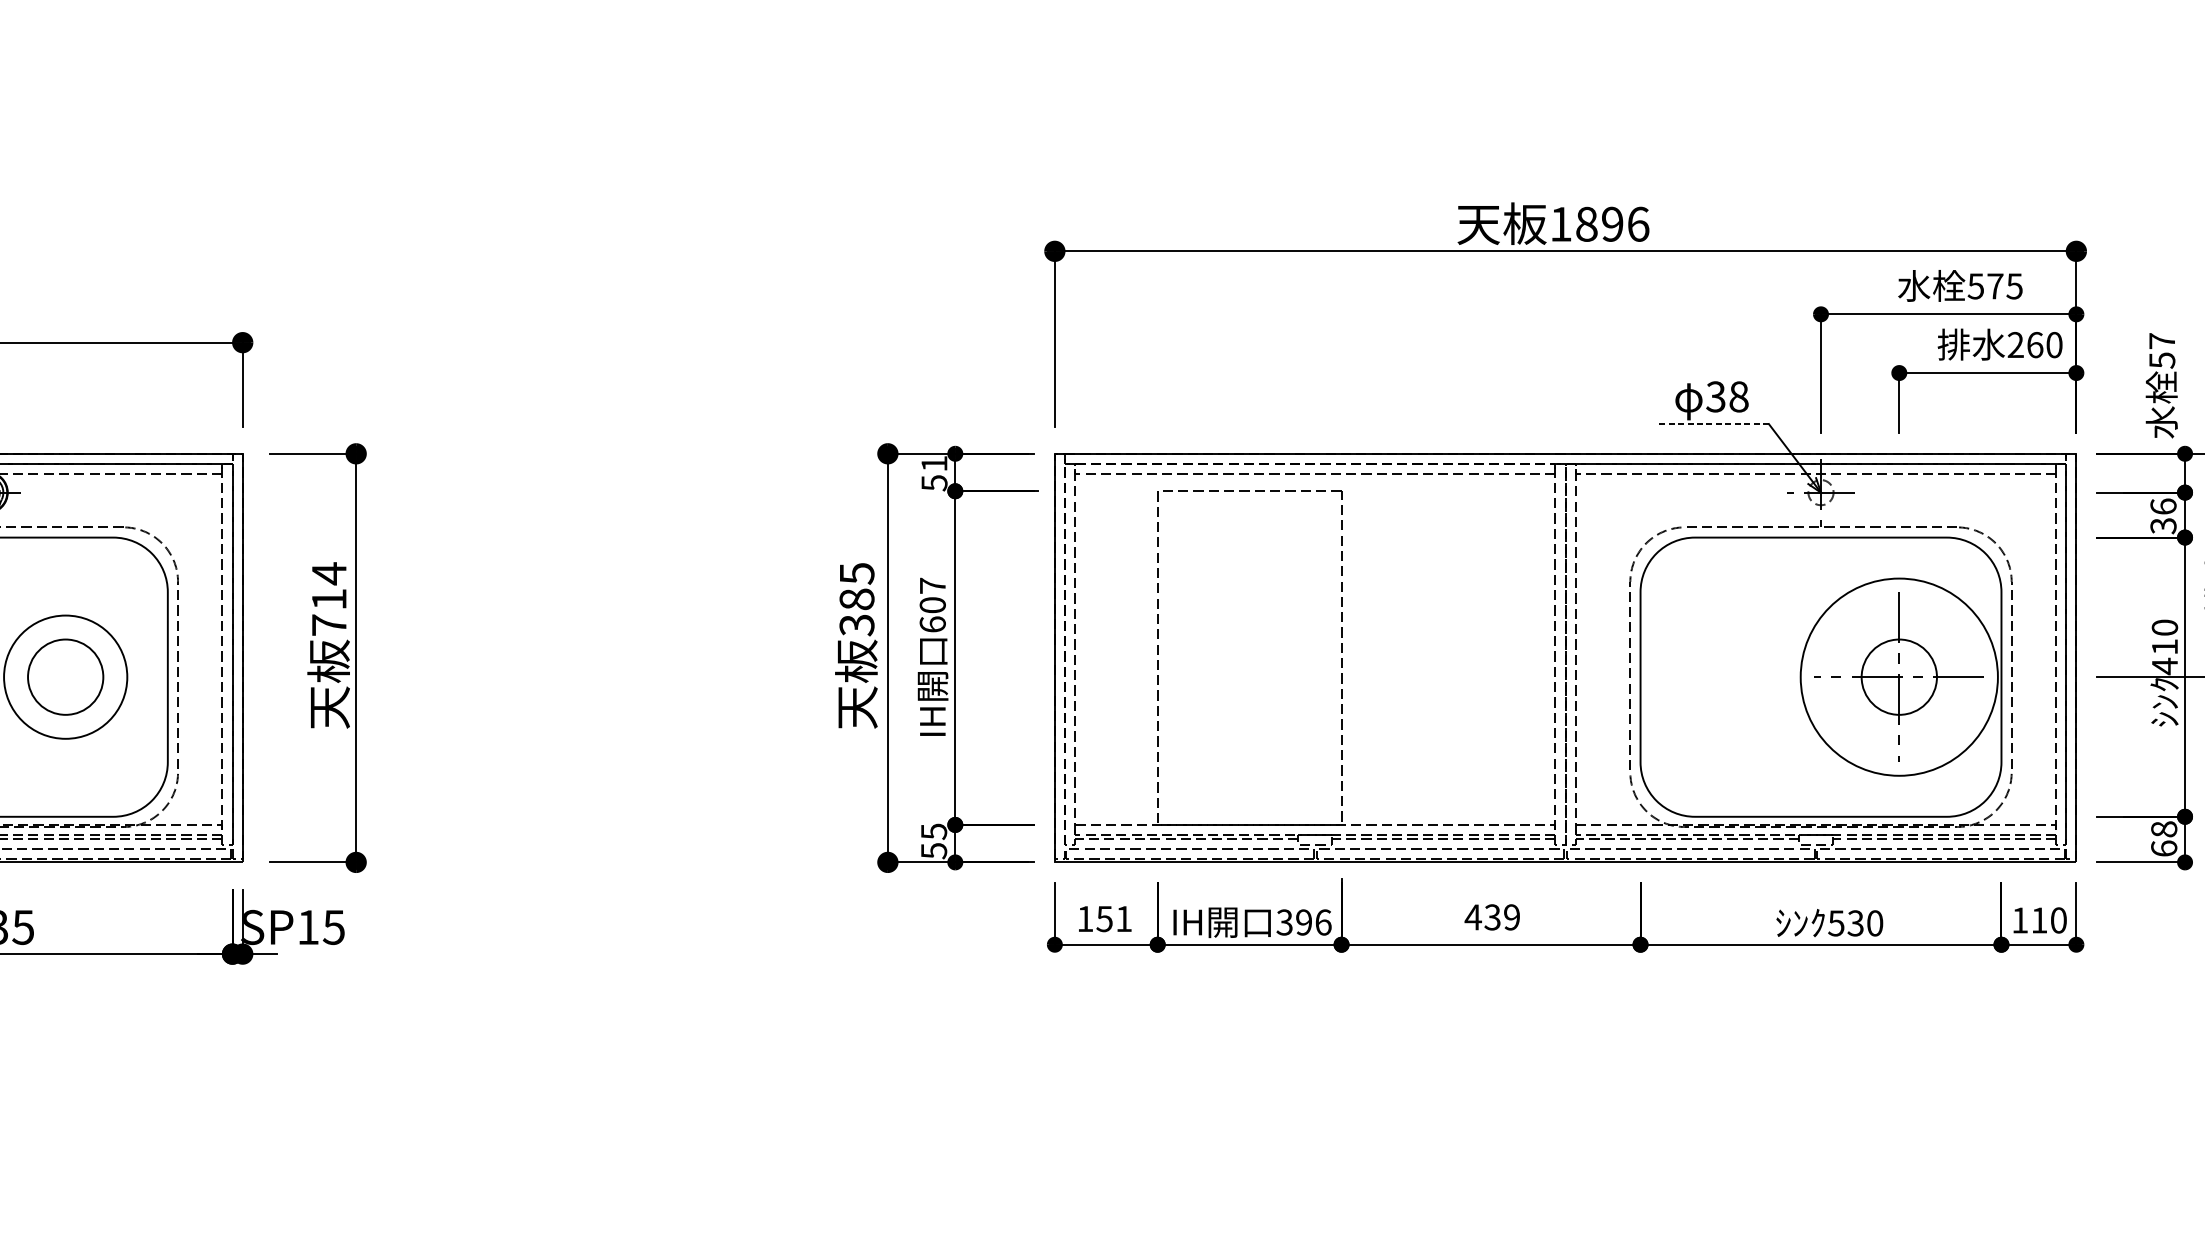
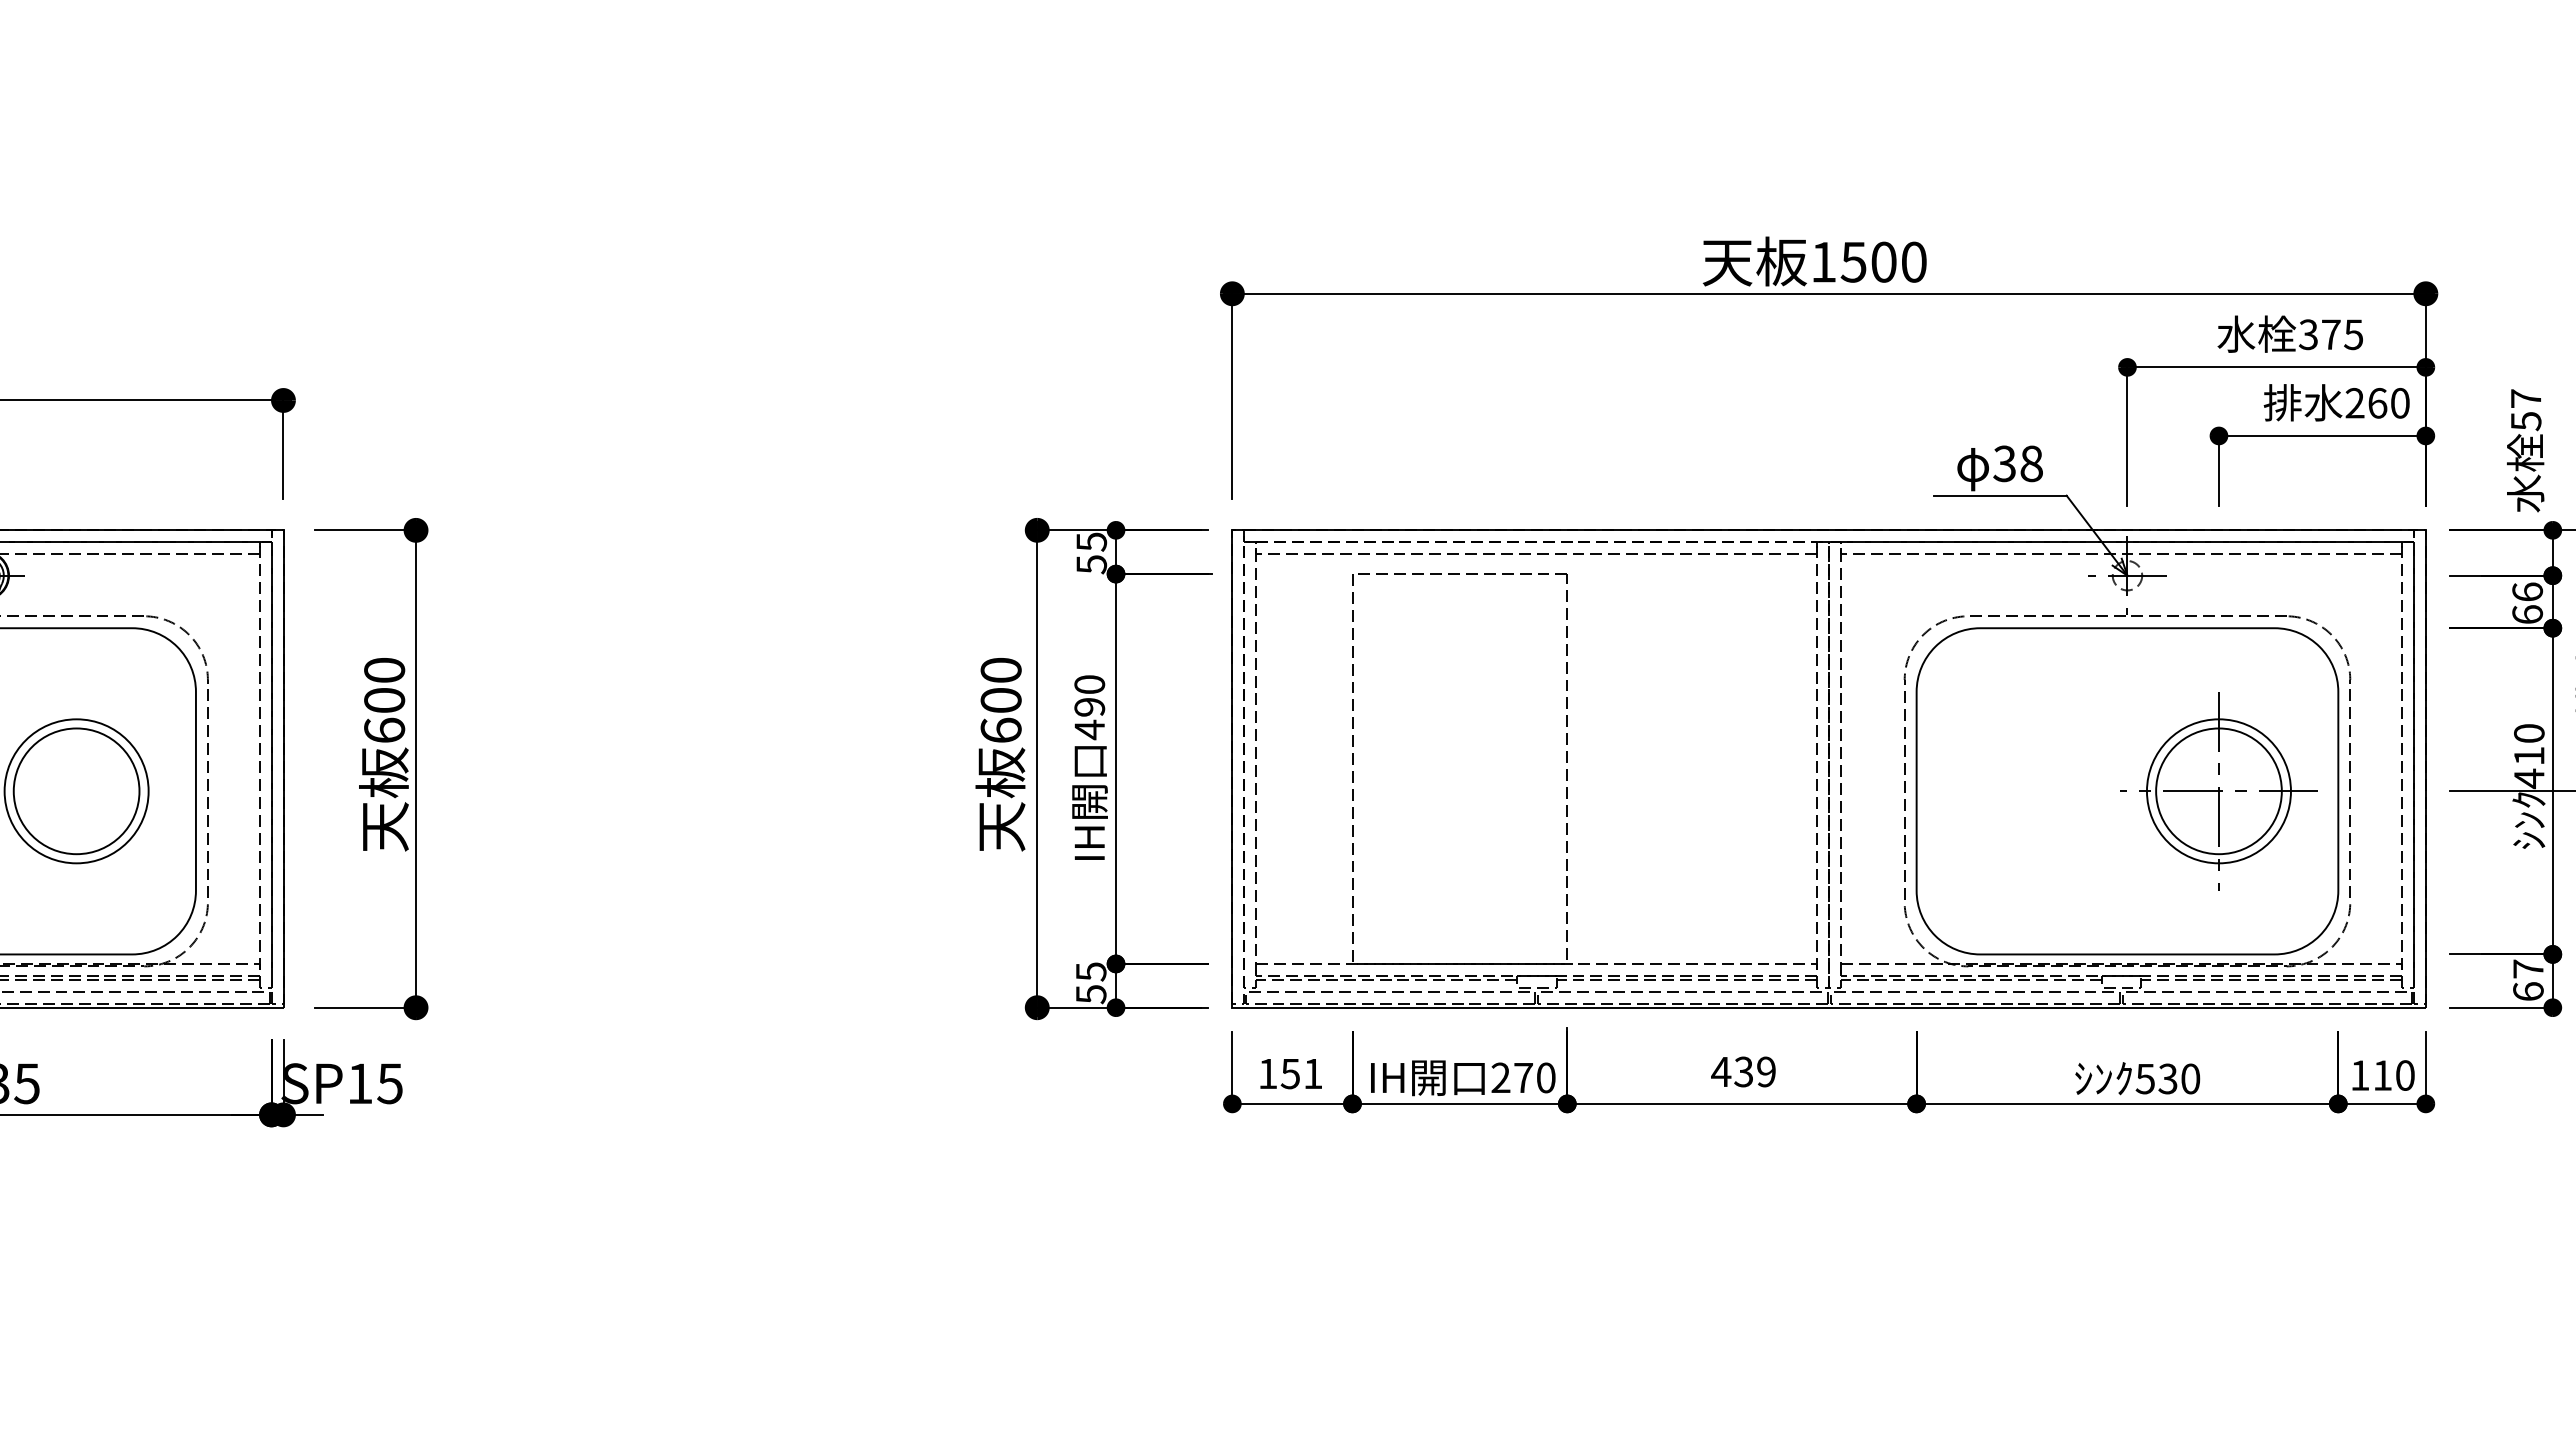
text: (1612, 223) -> (1883, 261), 1896 -> 1500
text: (1975, 286) -> (2308, 334), 575 -> 375
line: (1711, 423) -> (1999, 495), dashed -> solid
text: (934, 463) -> (1091, 541), 51 -> 55
text: (2163, 525) -> (2527, 614), 36 -> 66
text: (329, 598) -> (384, 699), 714 -> 600
text: (856, 599) -> (1000, 700), 385 -> 600
text: (932, 605) -> (1089, 707), 607 -> 490
circle: (65, 677) -> (76, 791), size x1.43
circle: (1898, 677) -> (2218, 791), size x0.62
circle: (1898, 677) -> (2218, 791), size x1.43
text: (2164, 828) -> (2528, 968), 68 -> 67
text: (1304, 922) -> (1523, 1077), 396 -> 270

